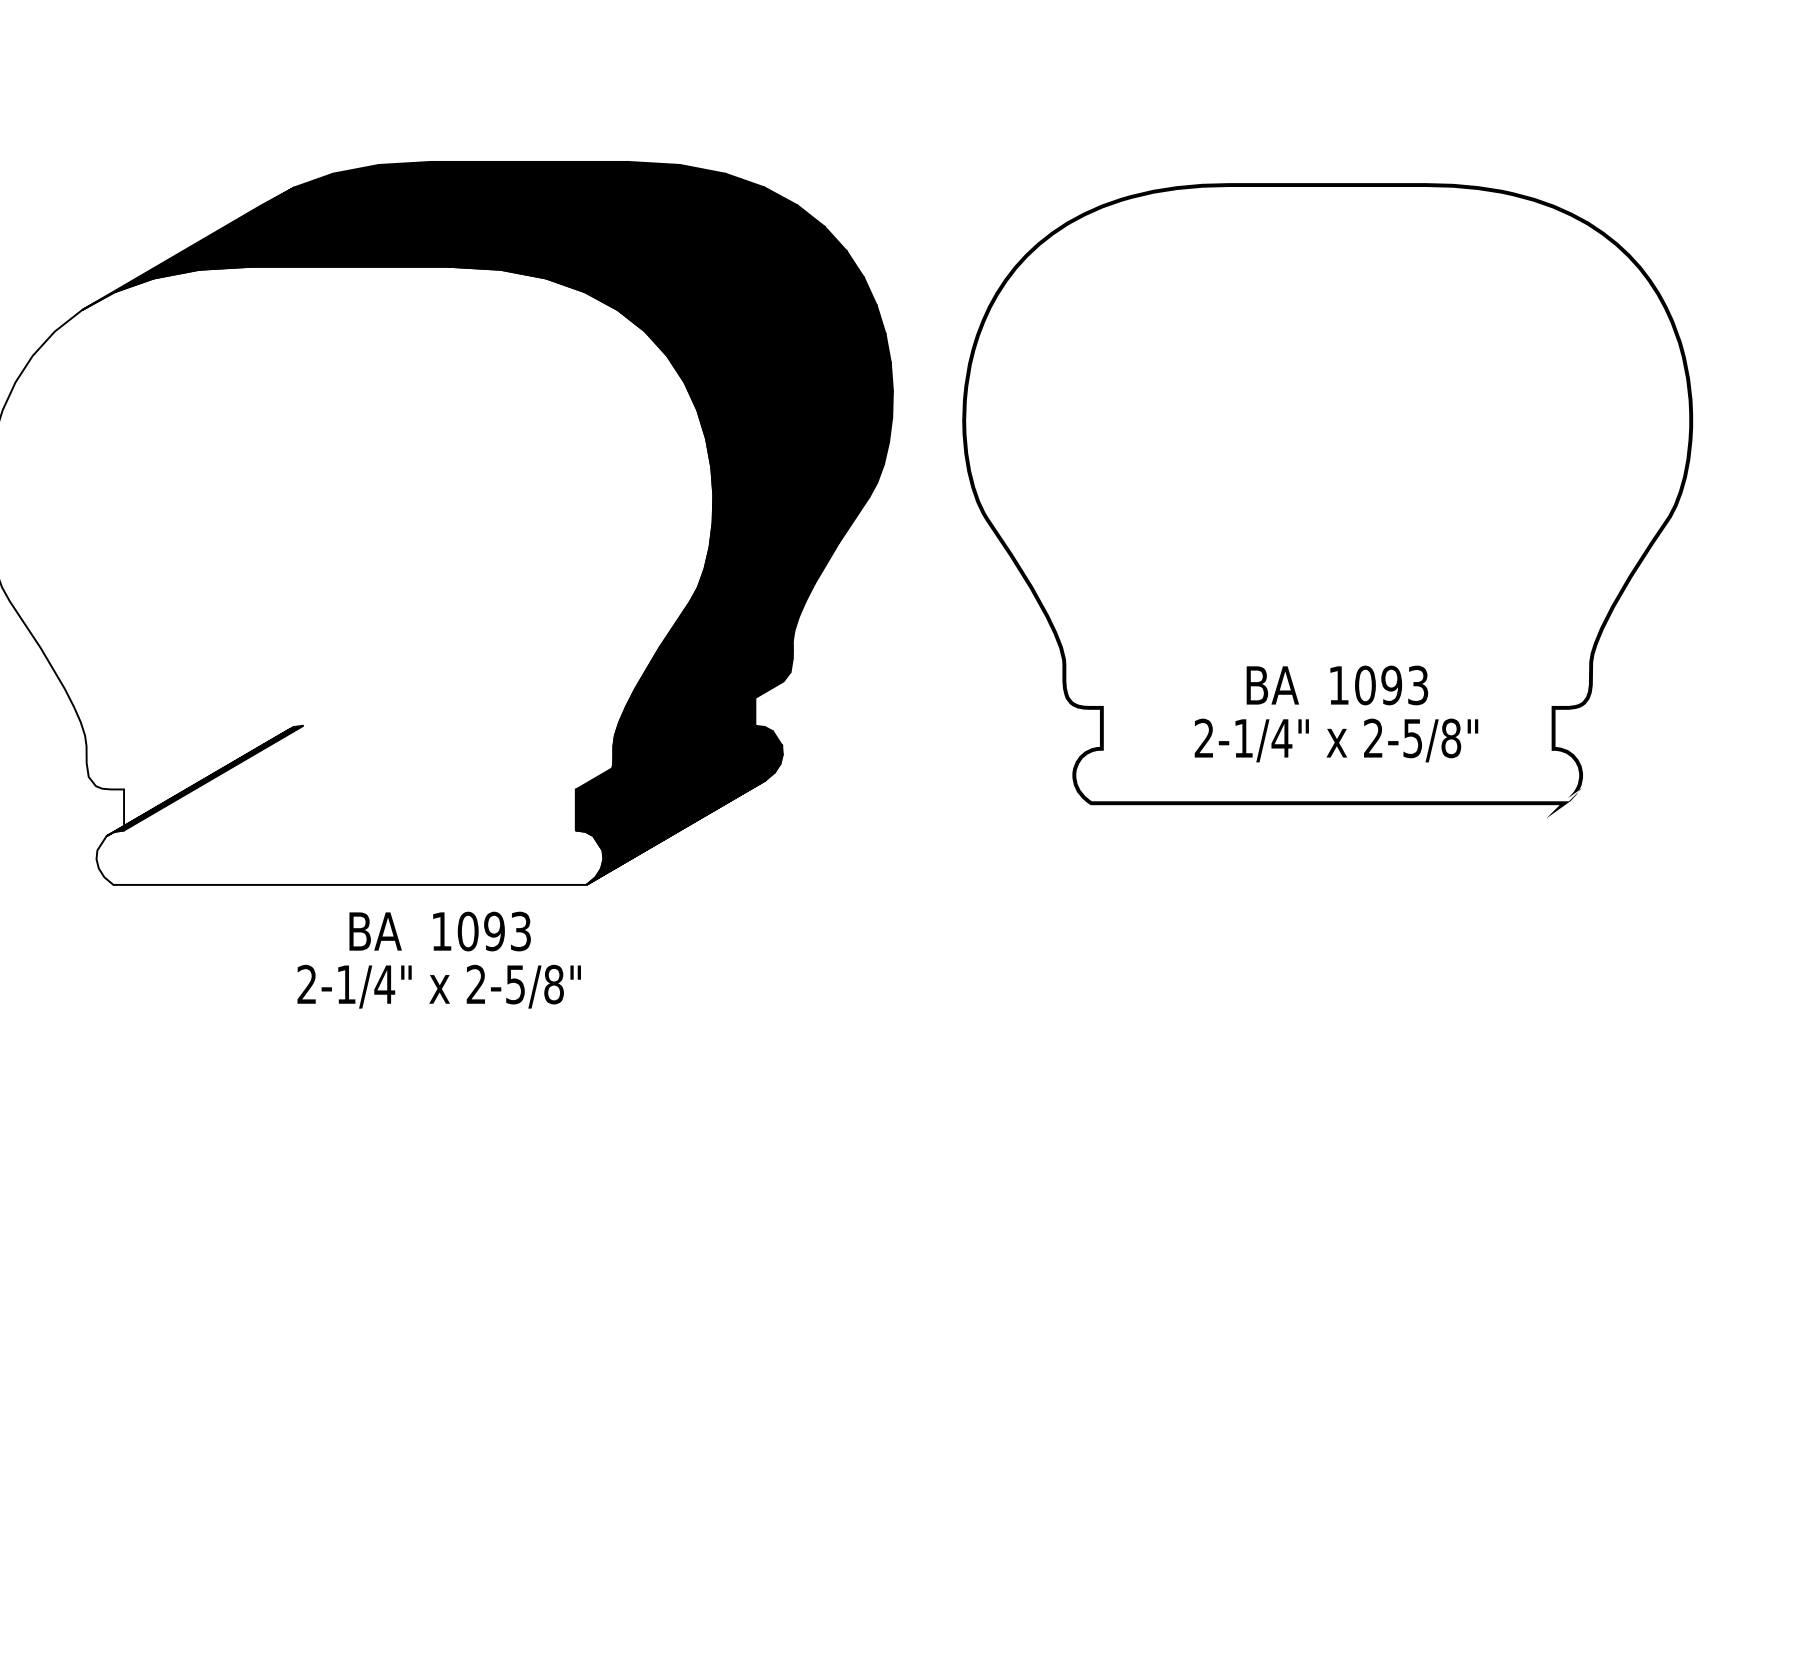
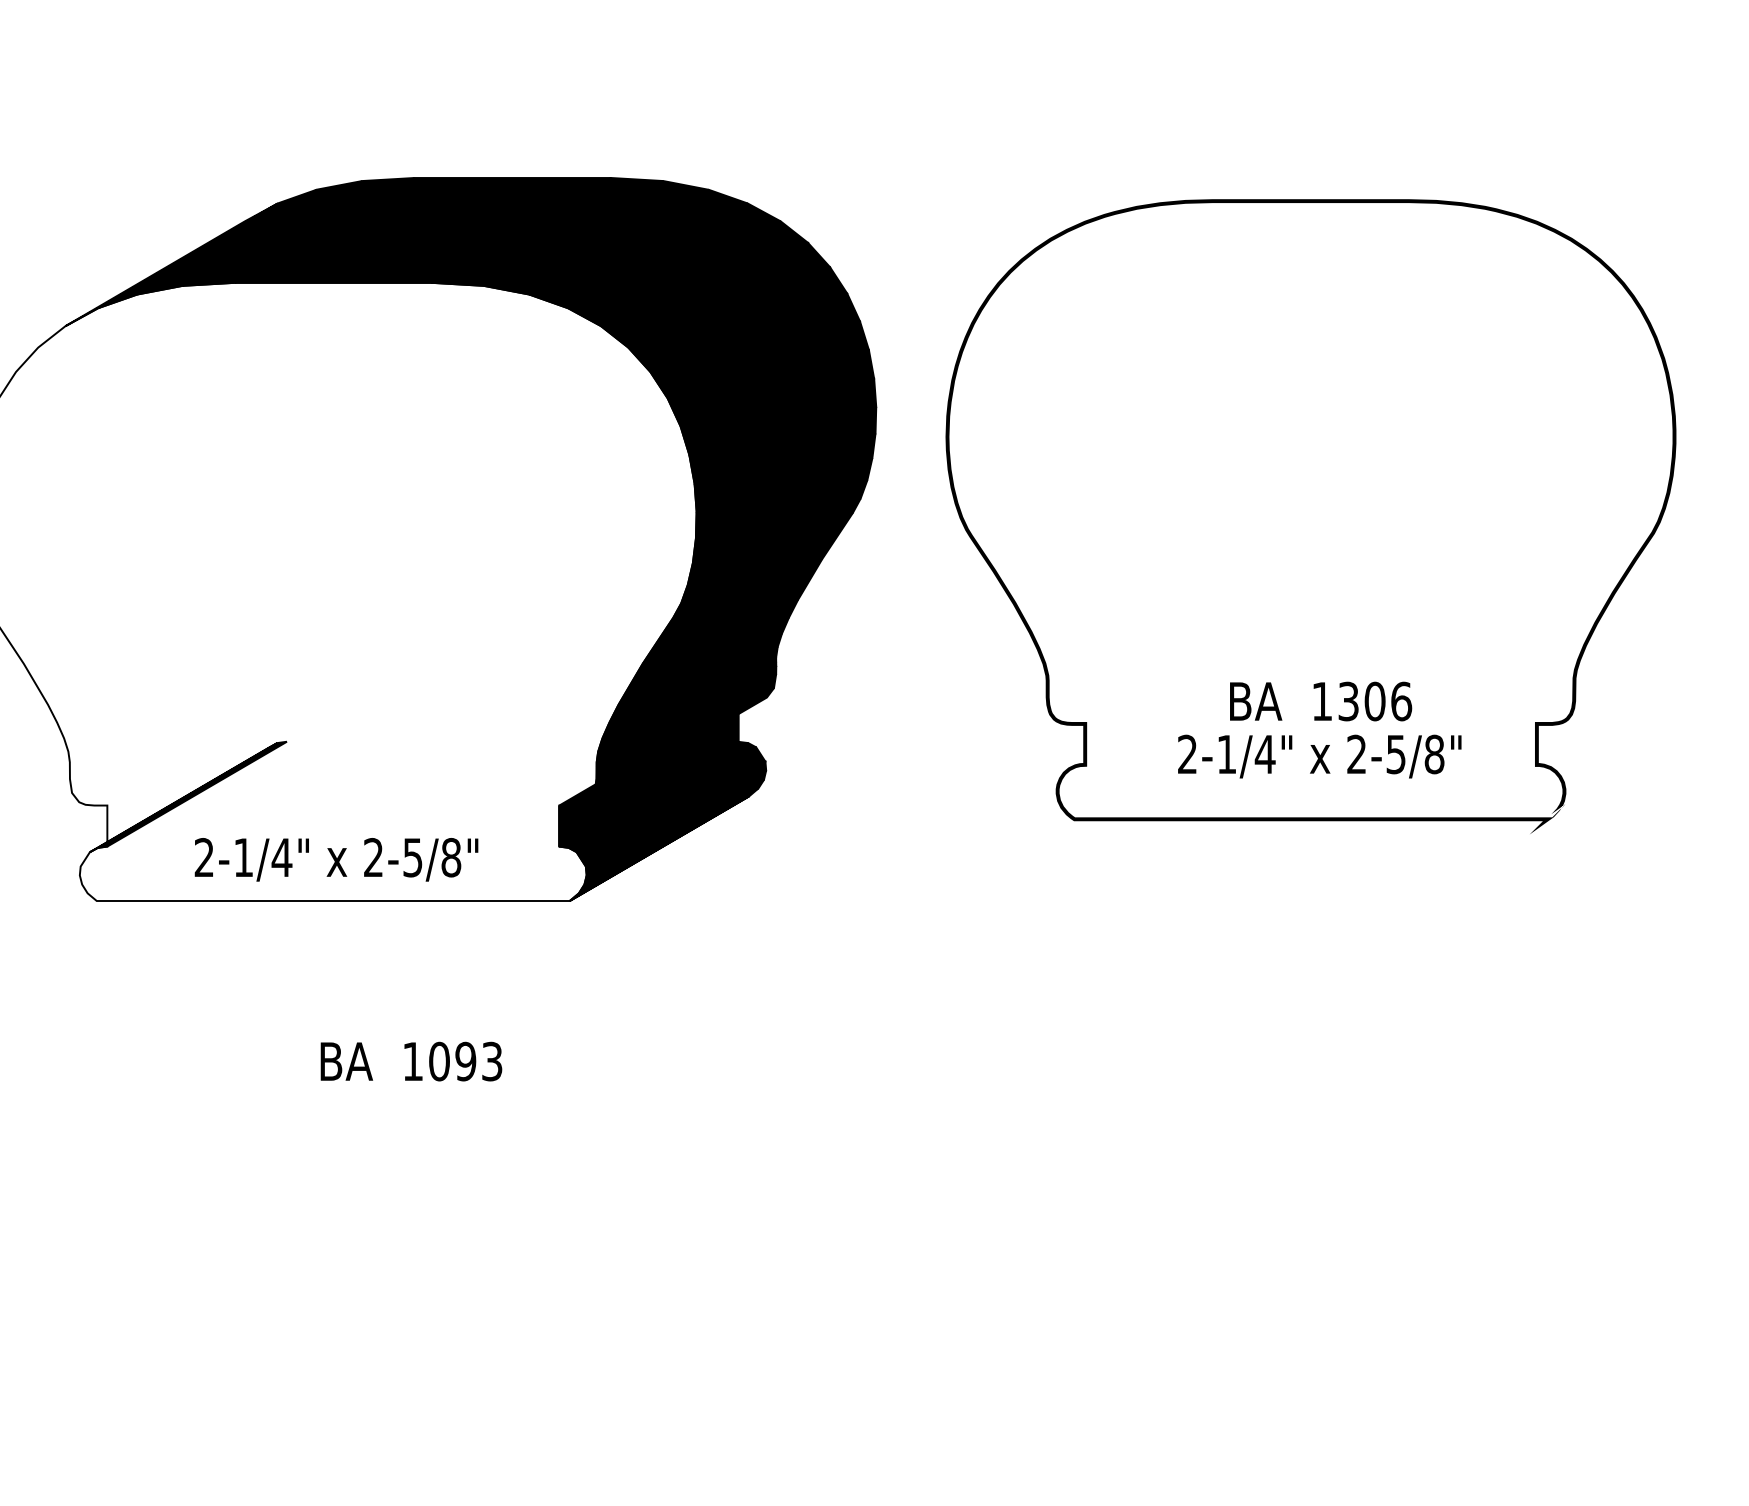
text: (1391, 685) -> (1374, 701), 1093 -> 1306
text: (439, 931) -> (410, 1061), moved
text: (438, 986) -> (335, 859), moved

